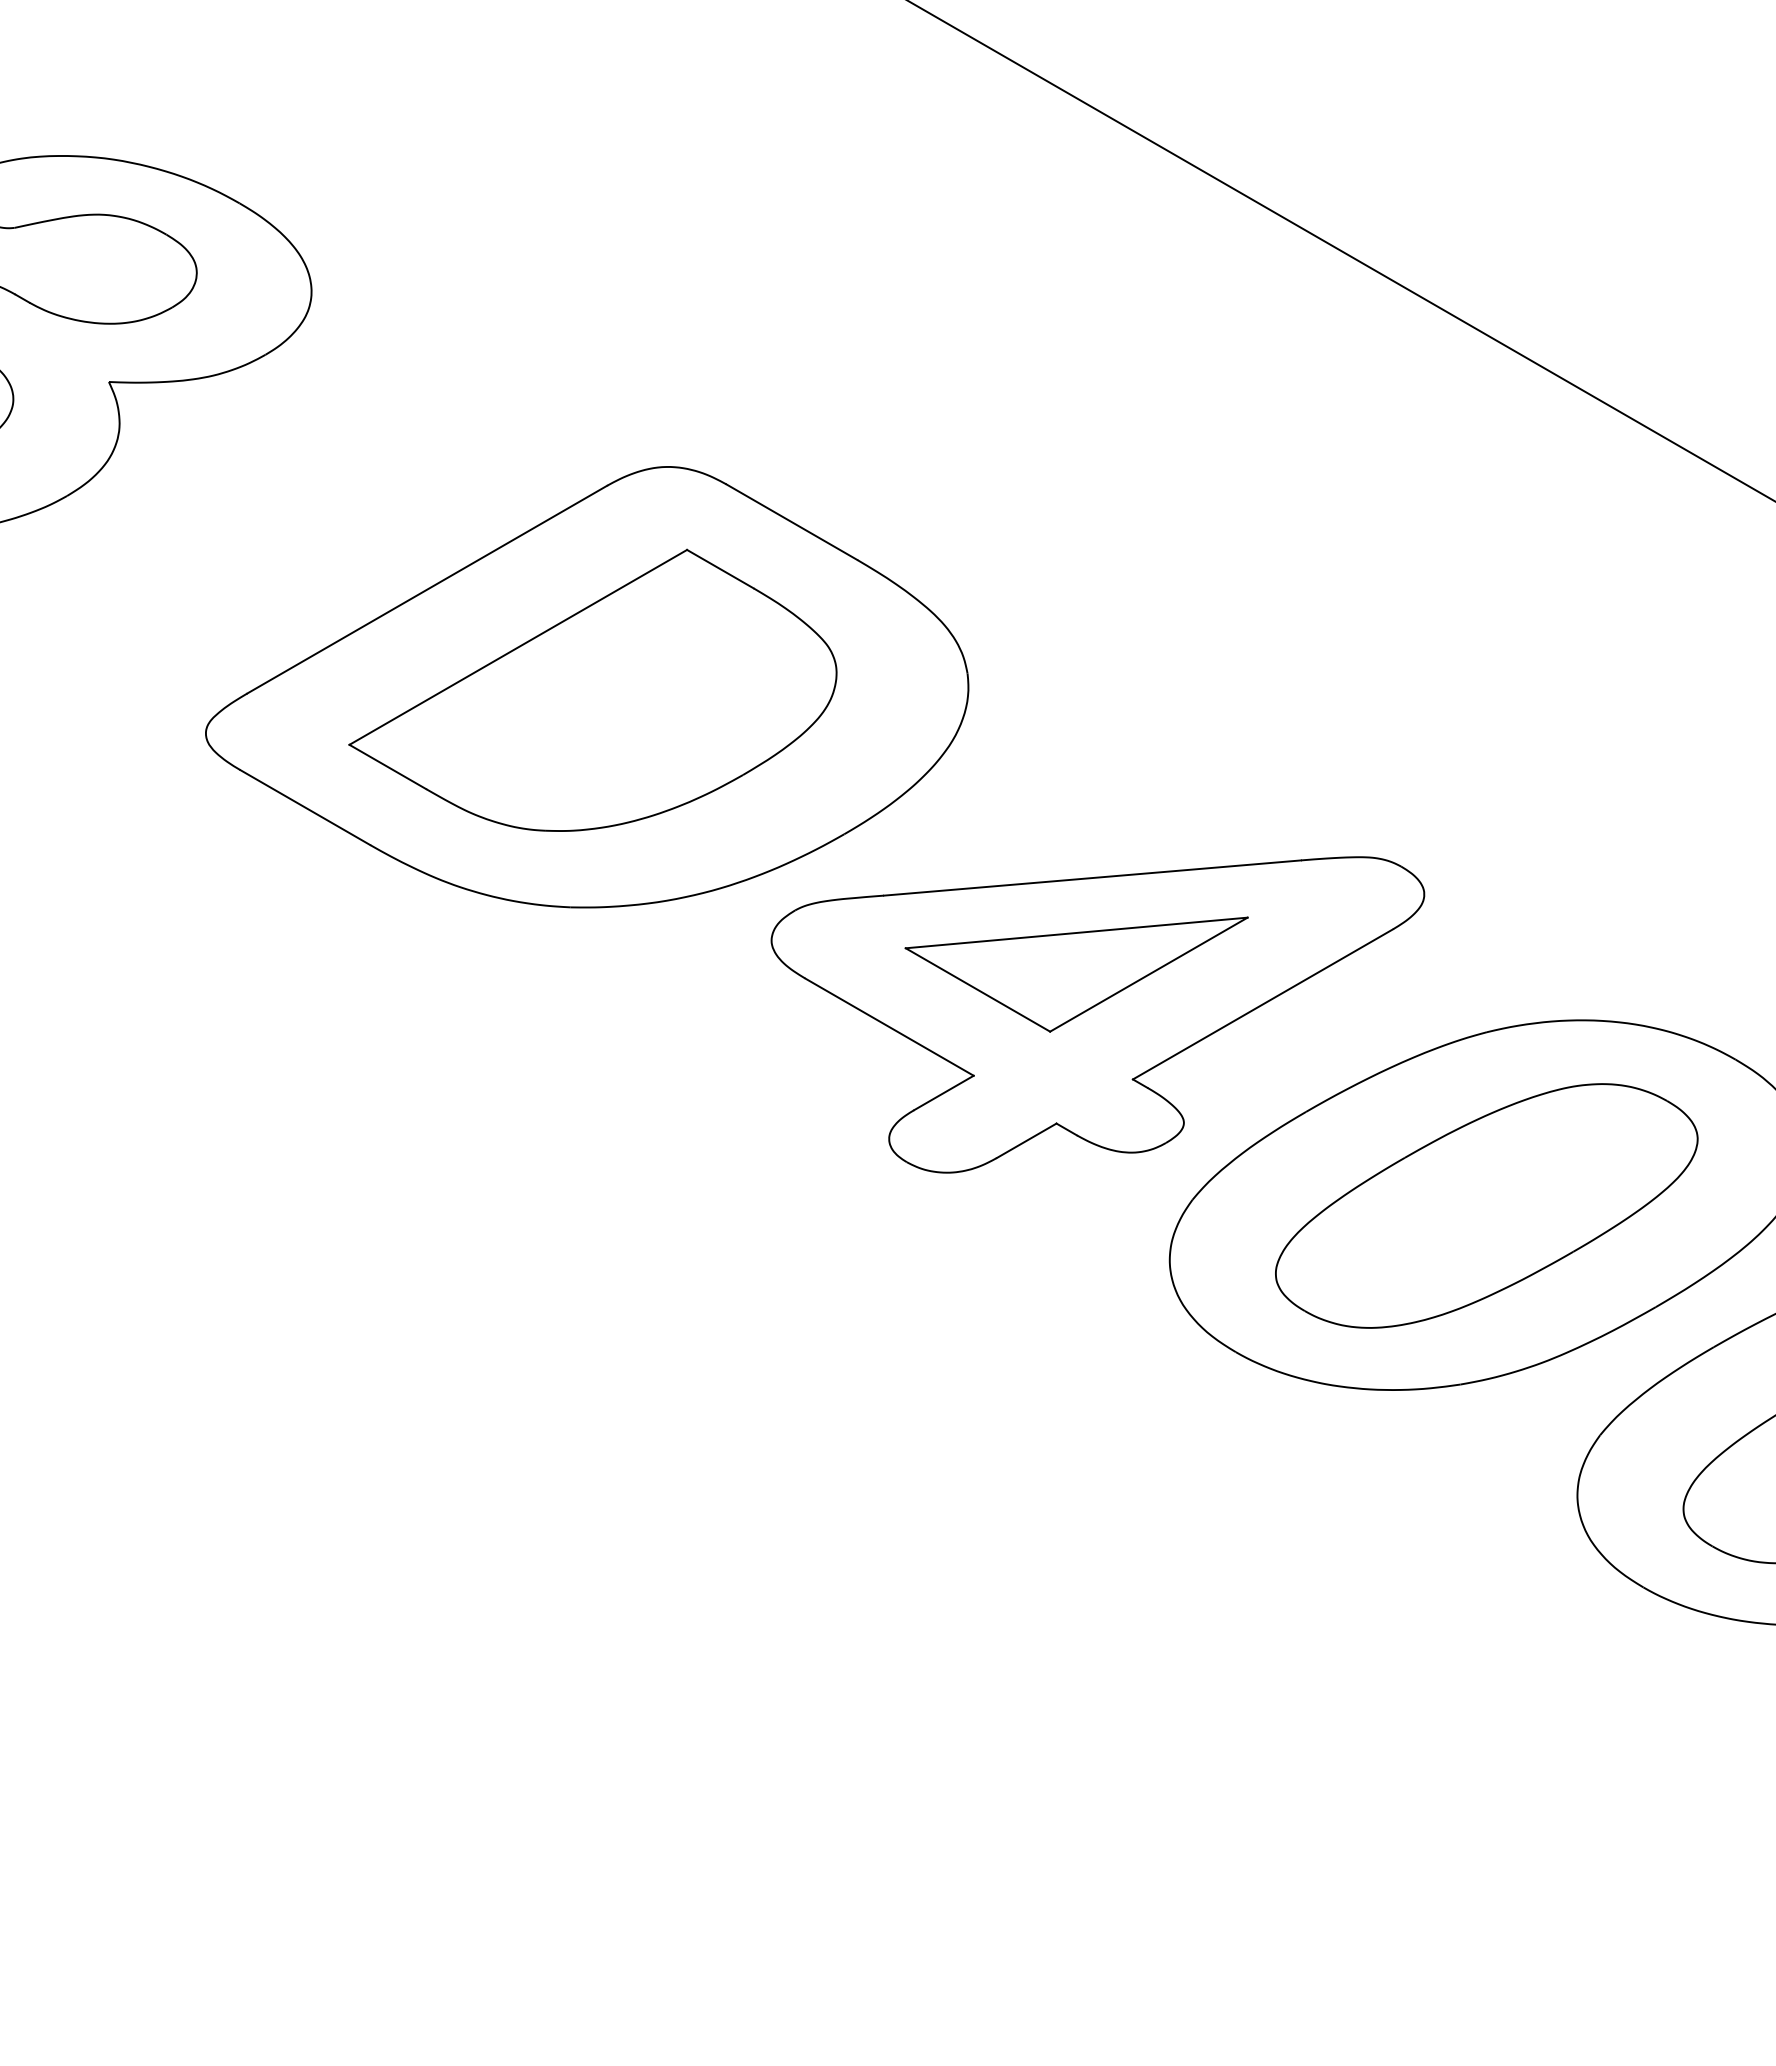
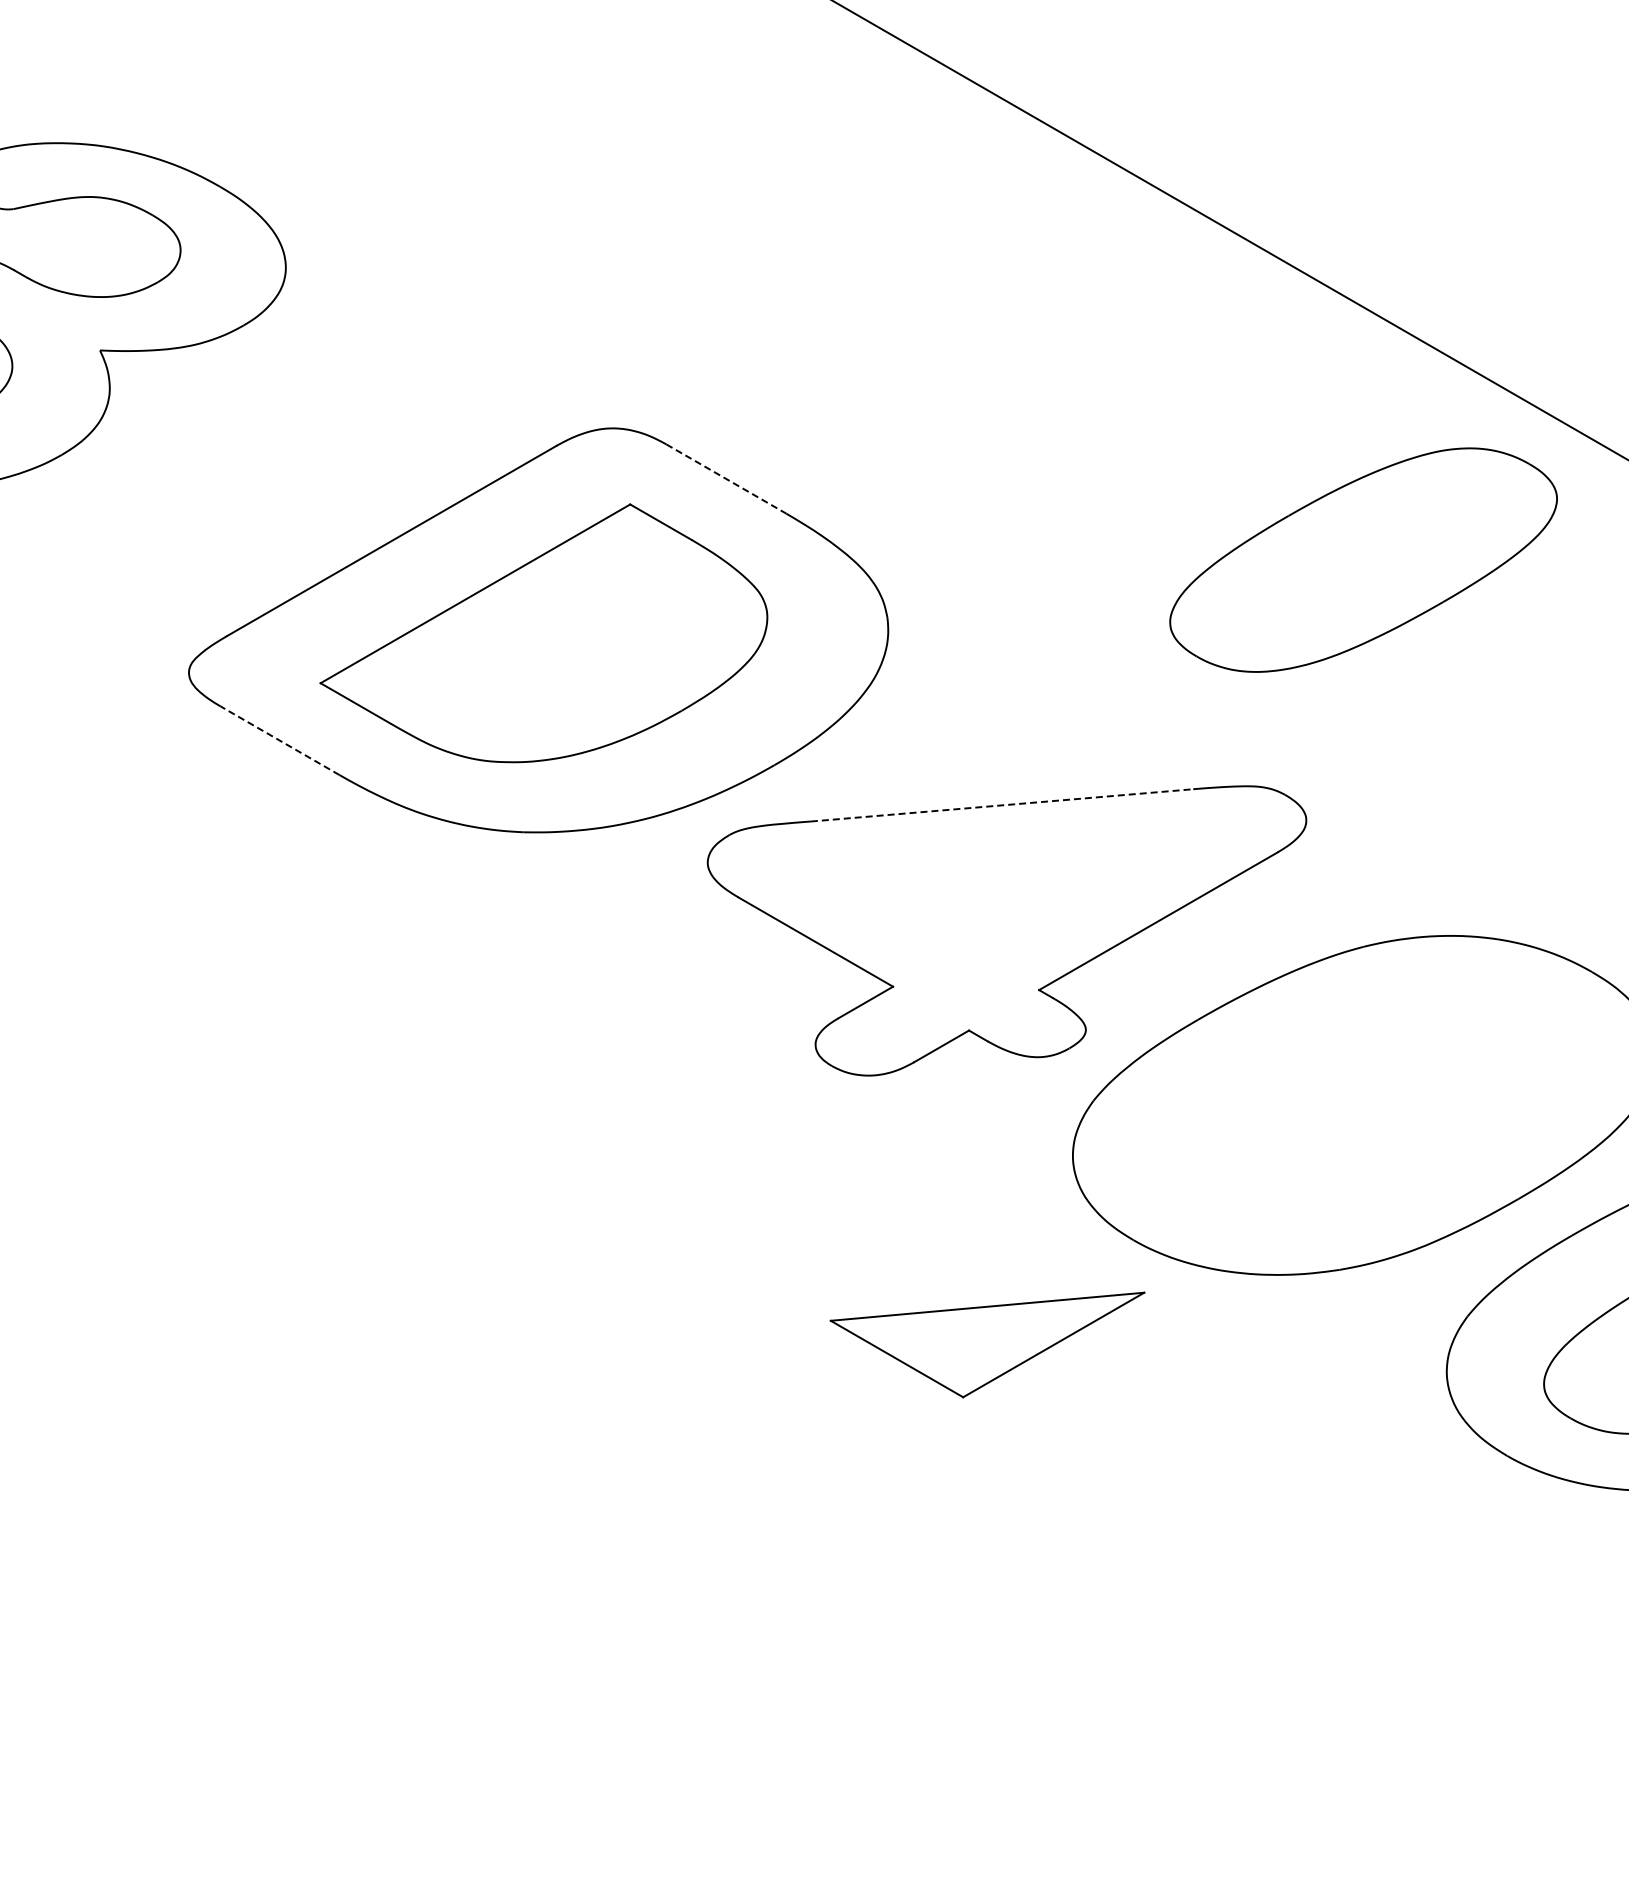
line: (792, 522) -> (726, 479), solid -> dashed
line: (305, 807) -> (280, 740), solid -> dashed
line: (1092, 878) -> (1002, 805), solid -> dashed
part: (1076, 974) -> (987, 1344), moved
part: (1486, 1205) -> (1363, 559), moved

